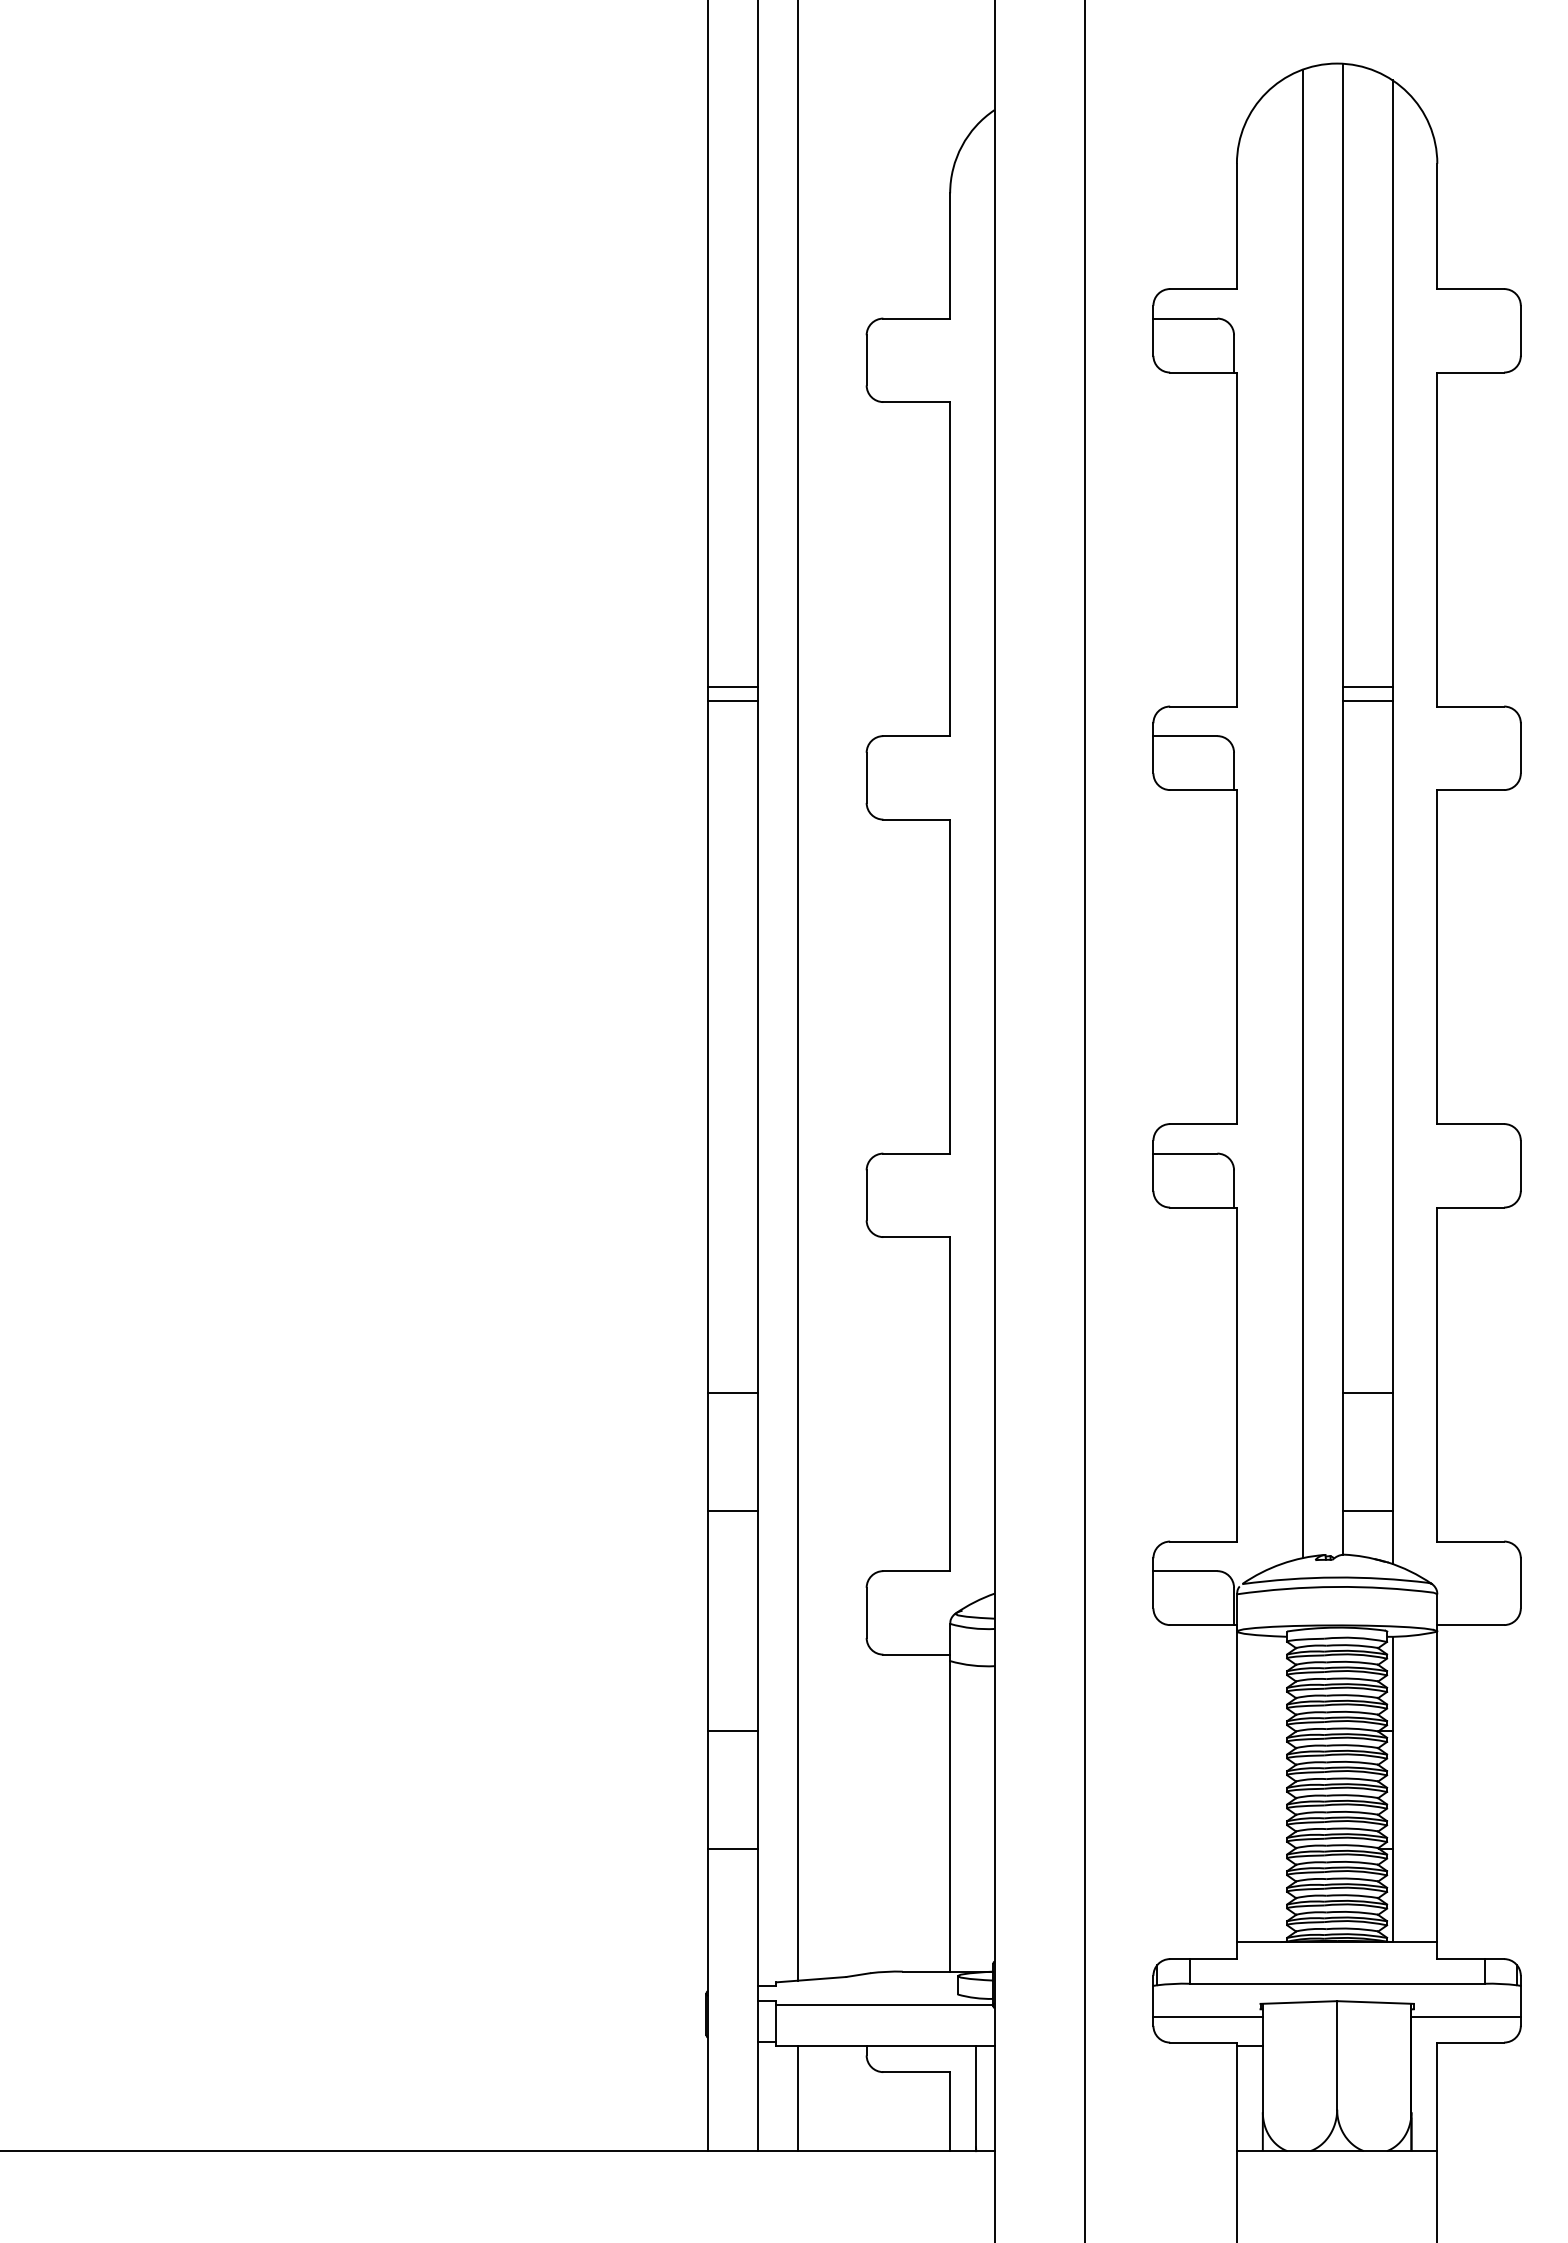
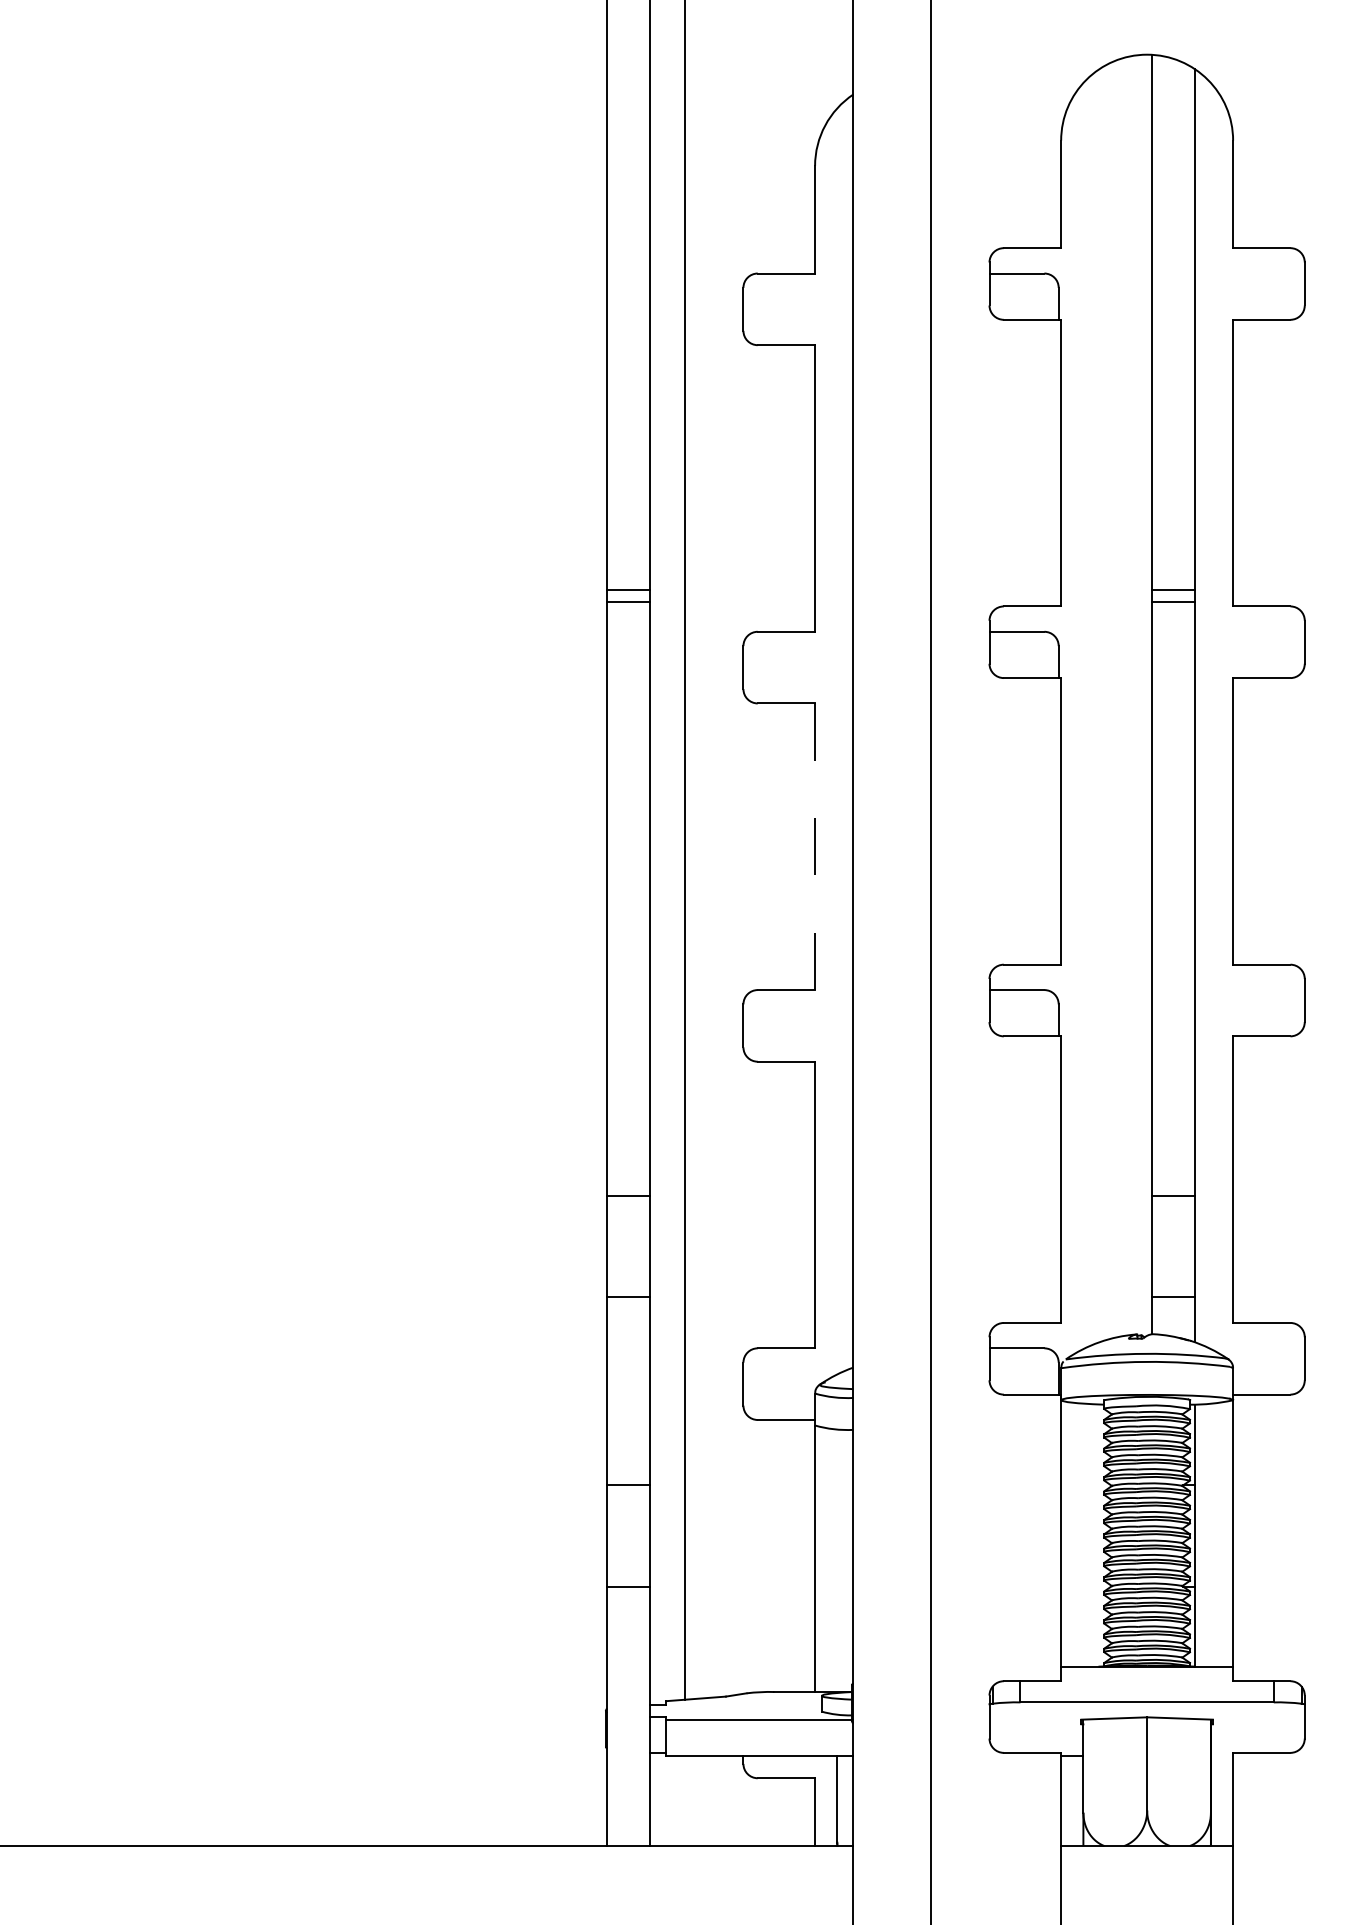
line: (1302, 813) -> (1117, 698), removed
line: (950, 986) -> (815, 846), solid -> dashed
line: (1207, 2016) -> (1035, 1730), removed
line: (1465, 2016) -> (1257, 1730), removed
line: (798, 2098) -> (684, 1800), removed

